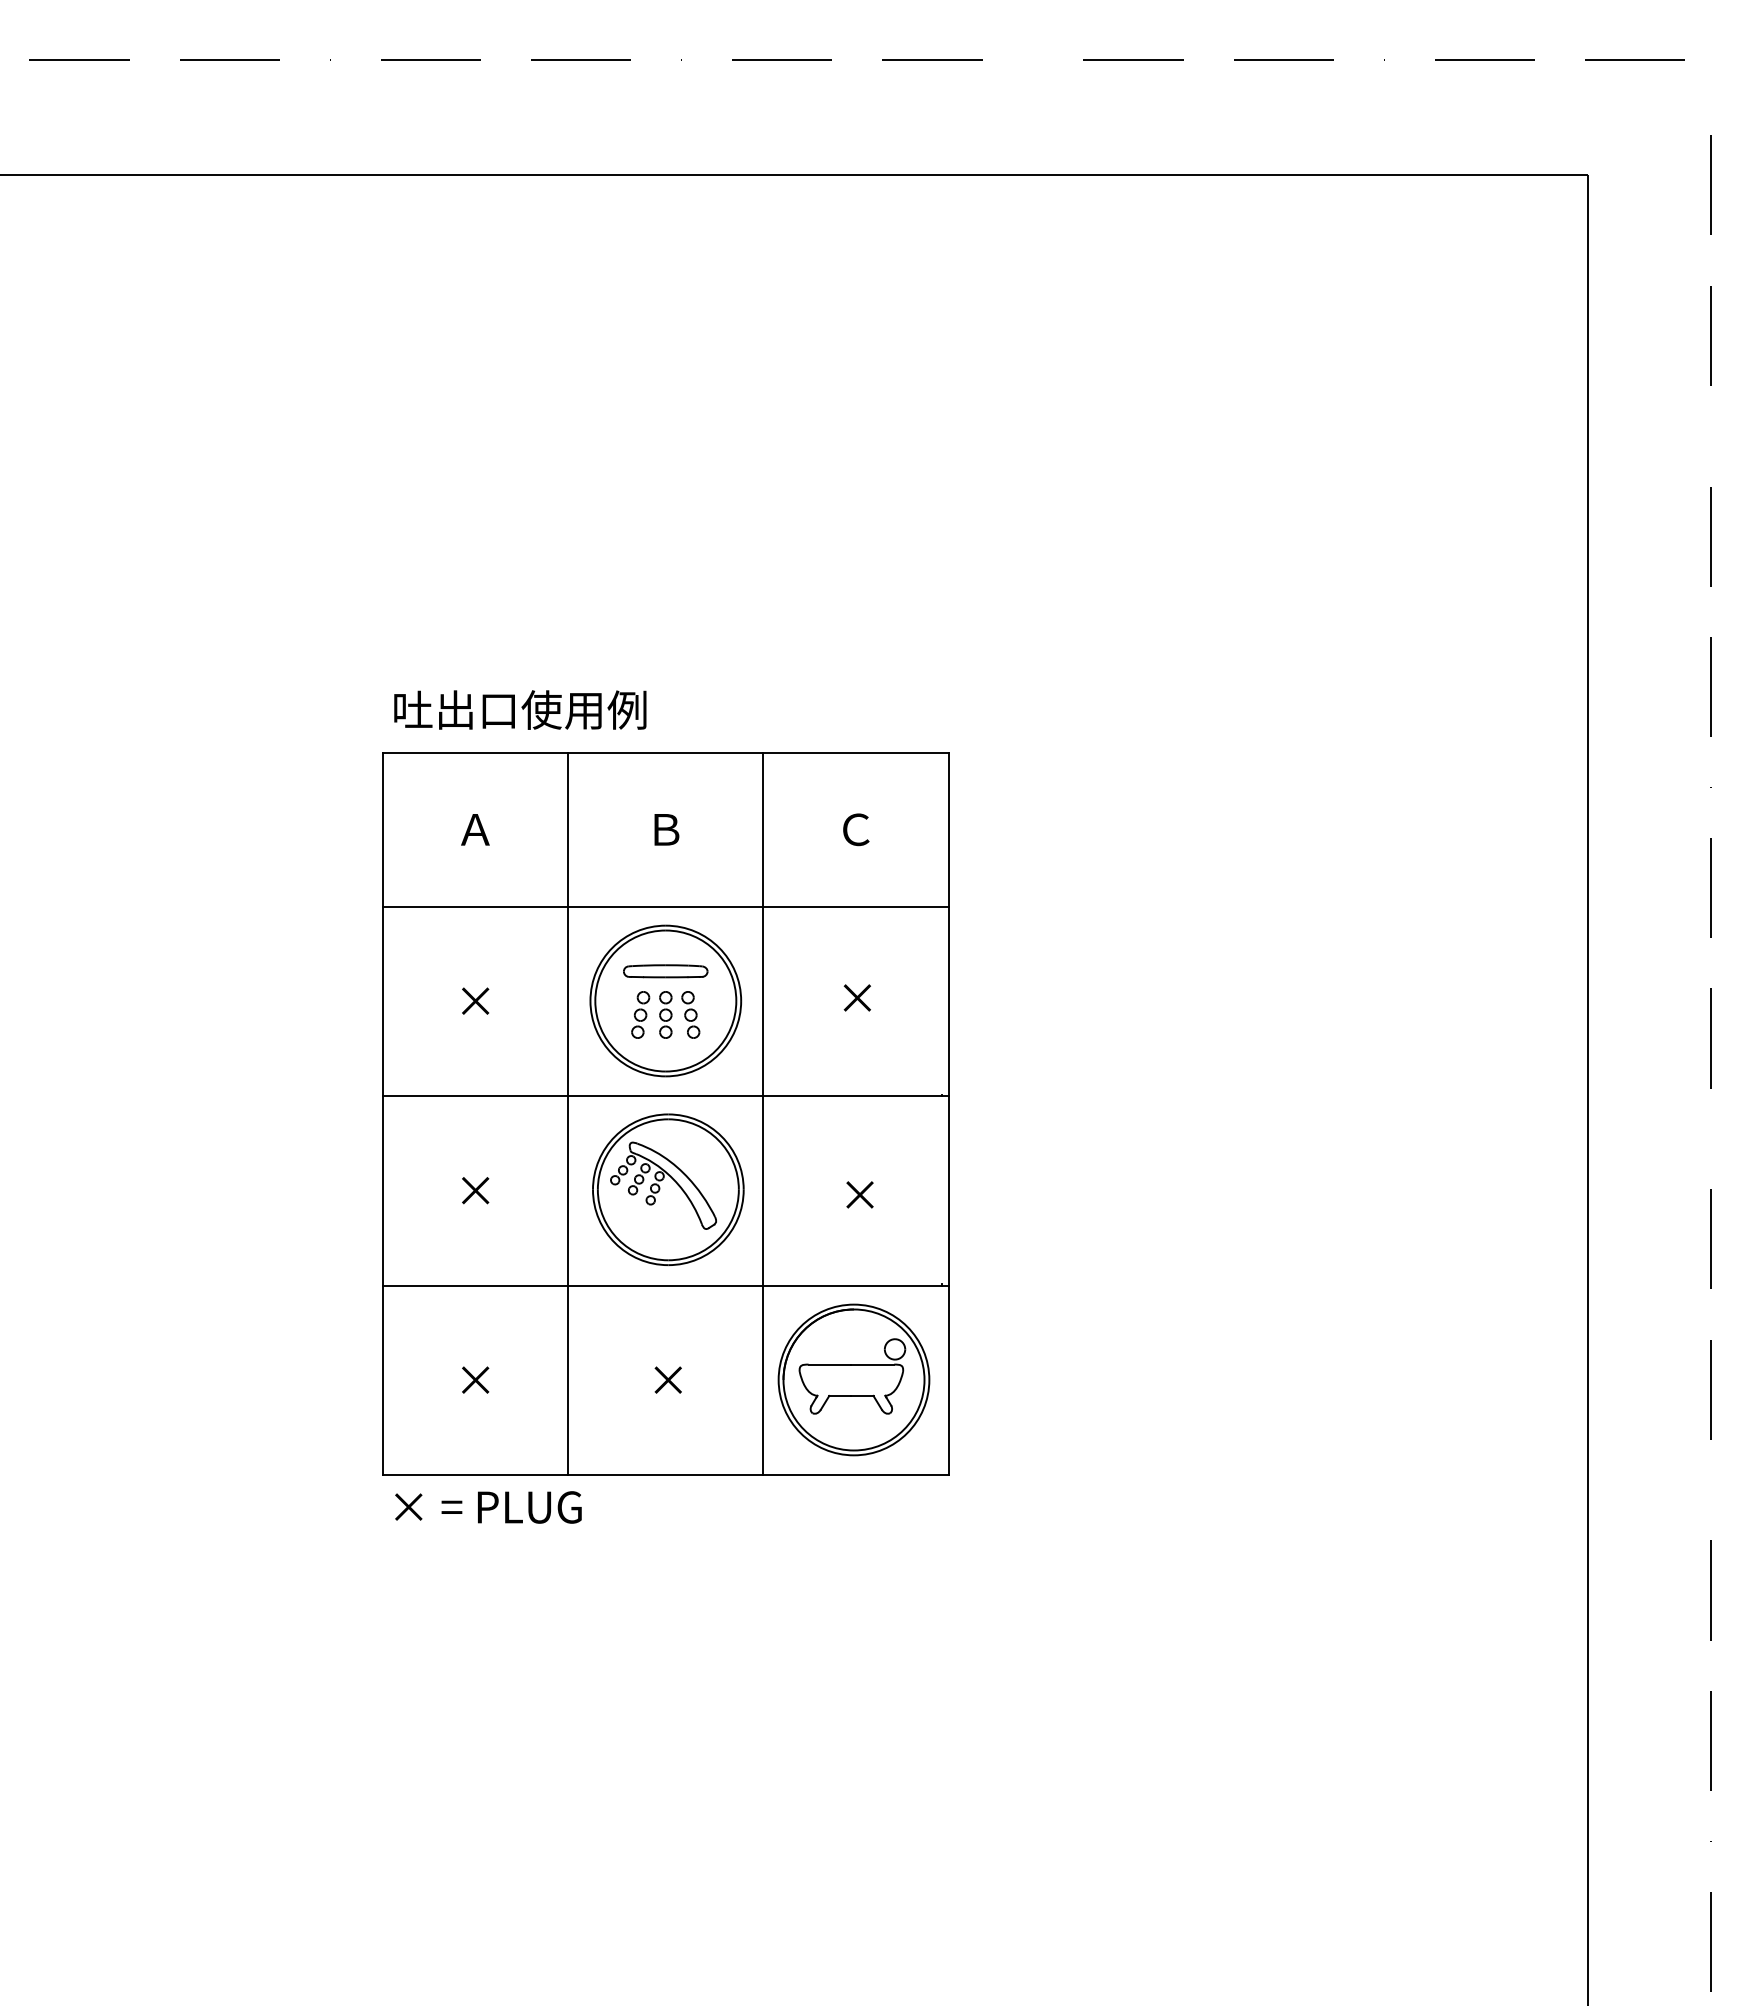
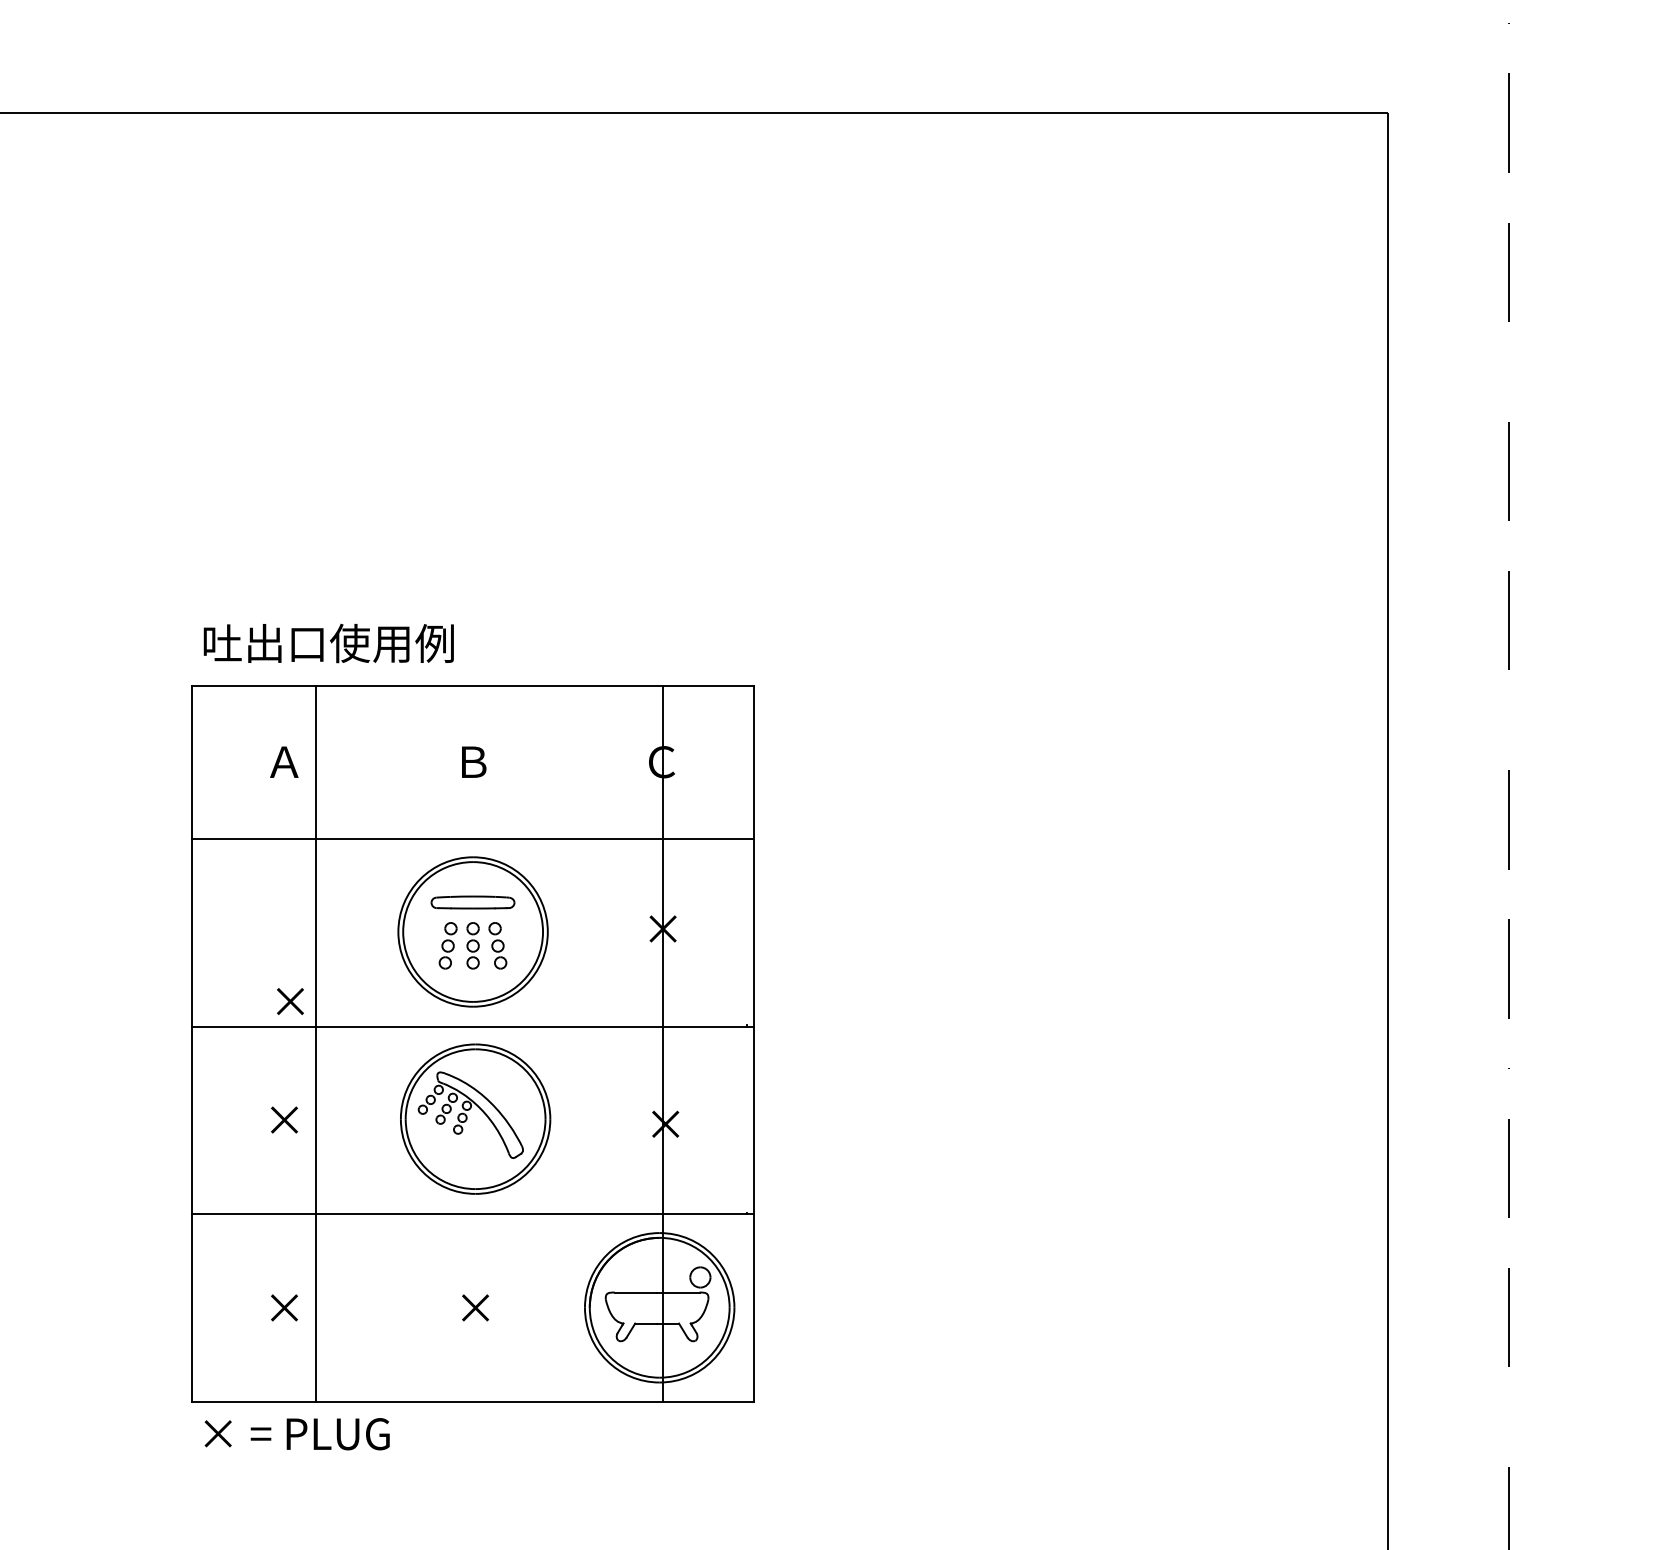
text: (475, 1000) -> (290, 1000), moved
line: (568, 1113) -> (316, 1043), moved
line: (763, 1113) -> (663, 1043), moved

